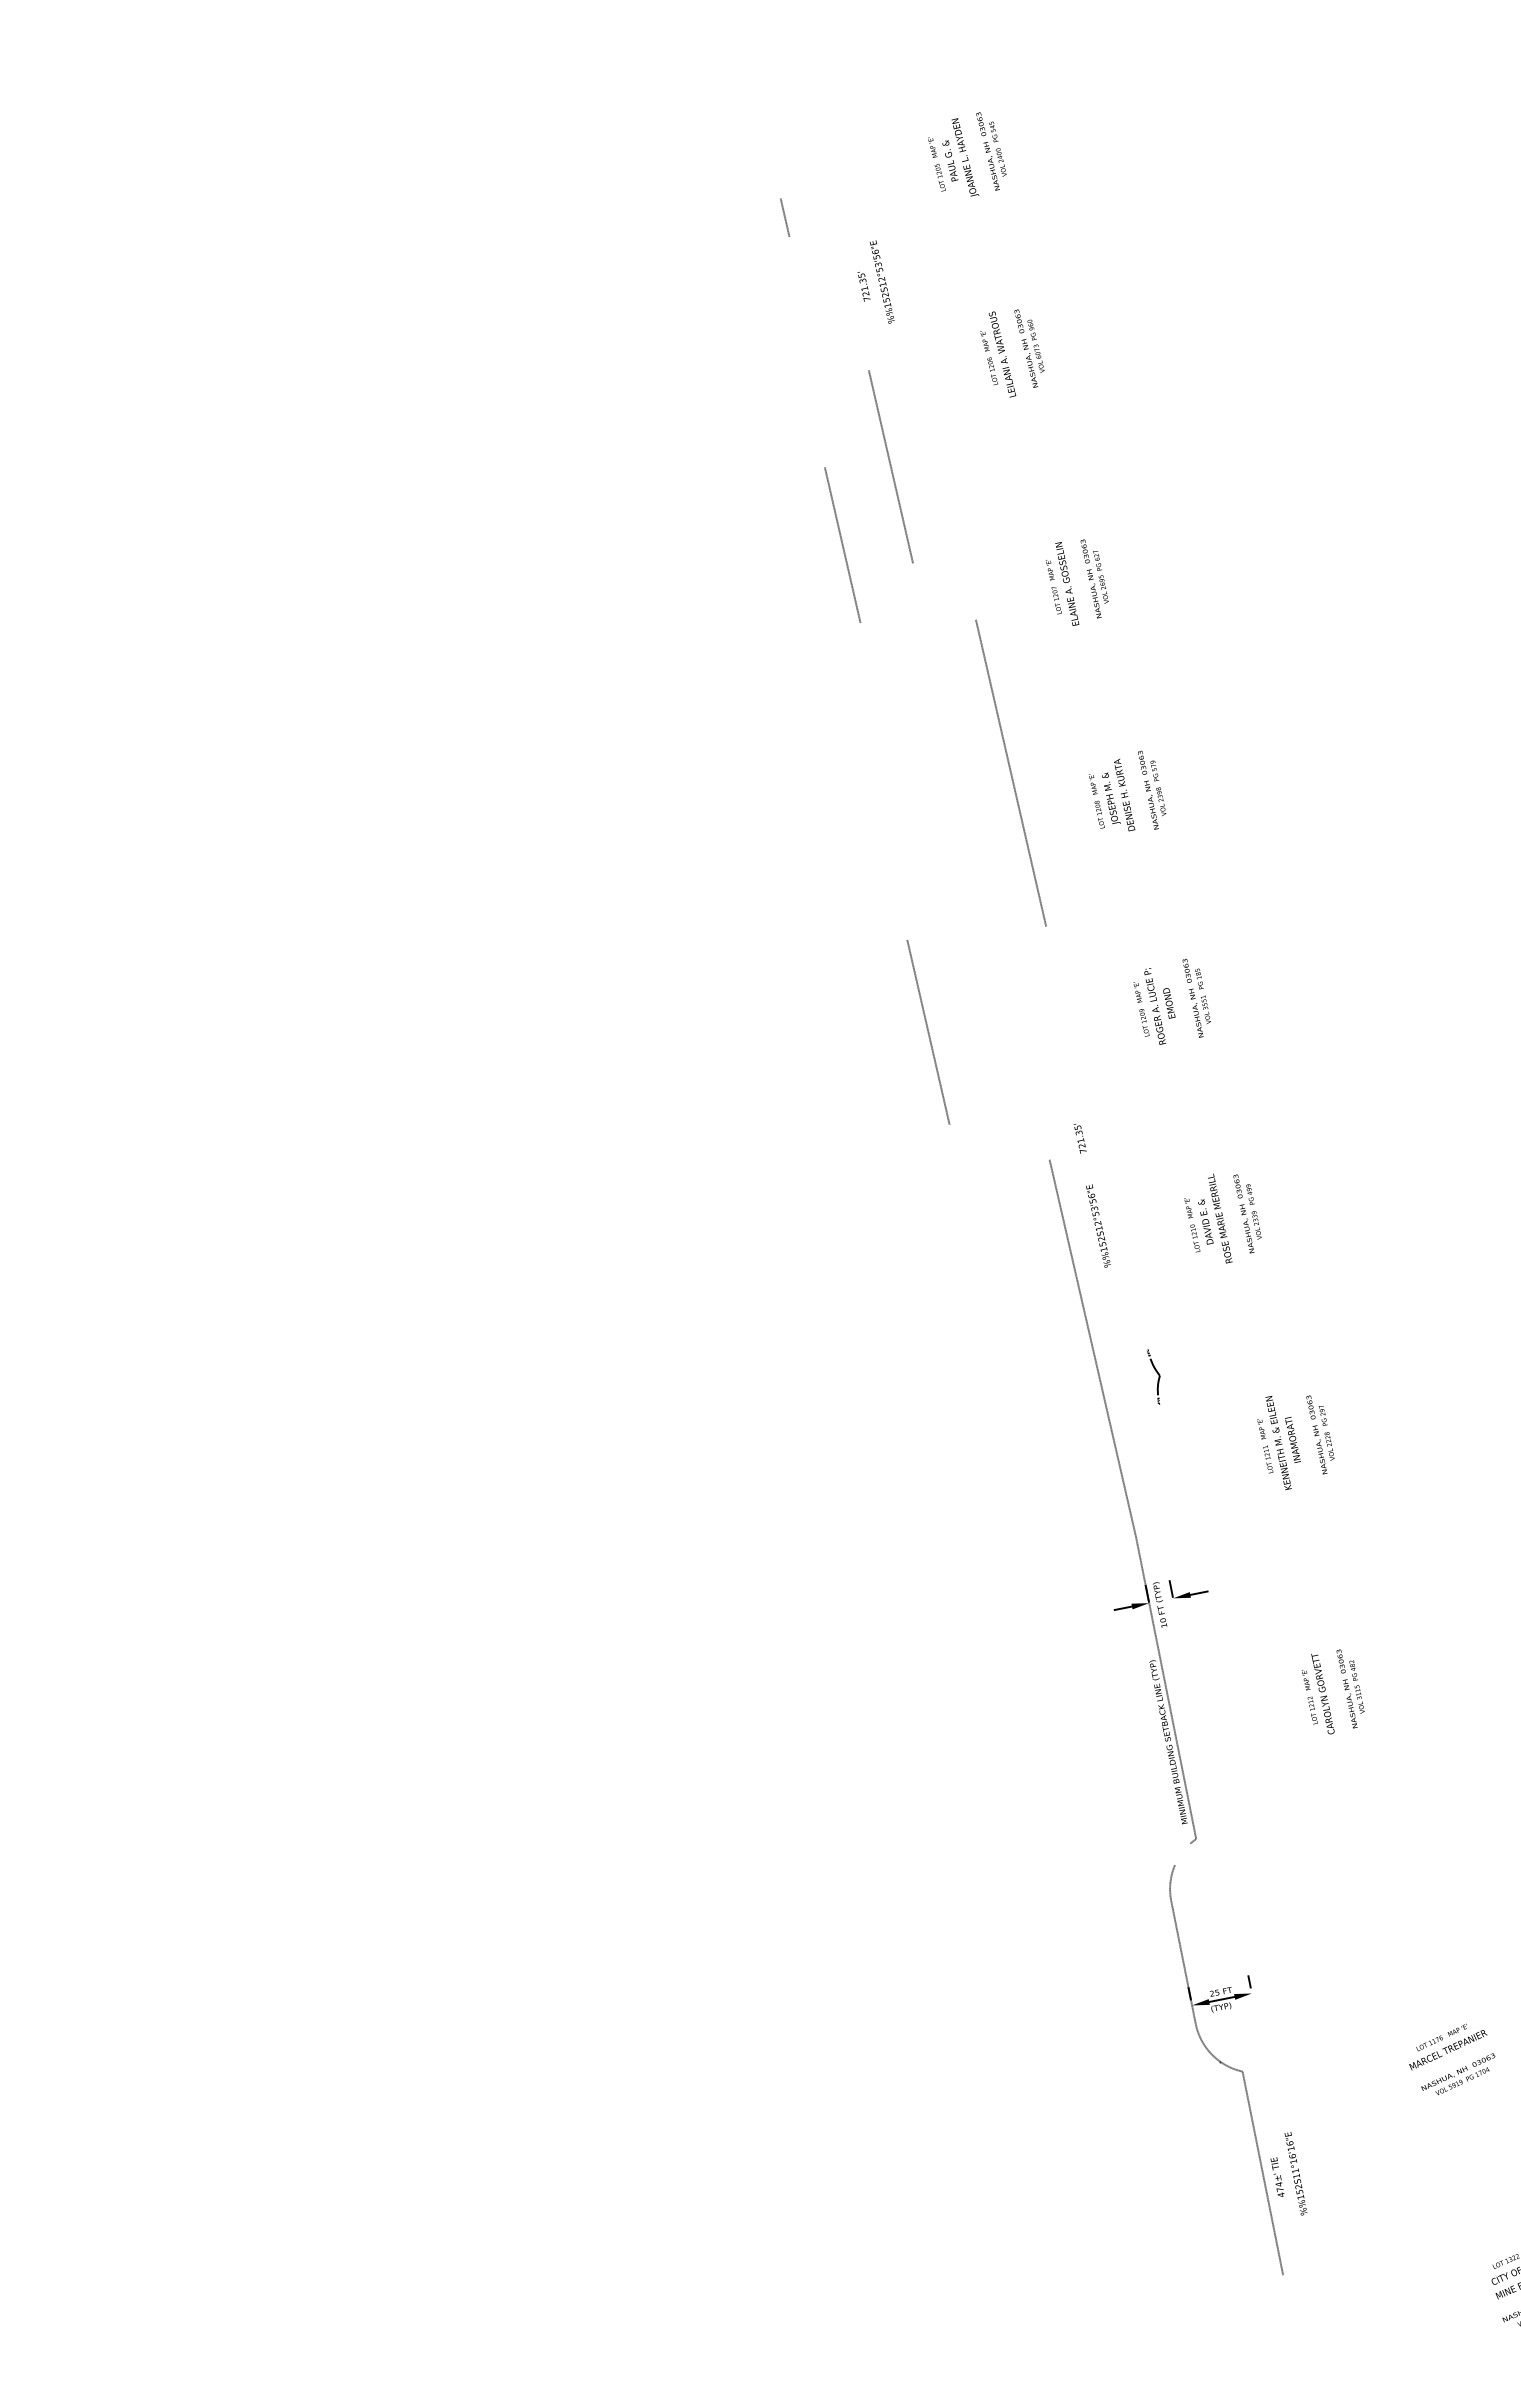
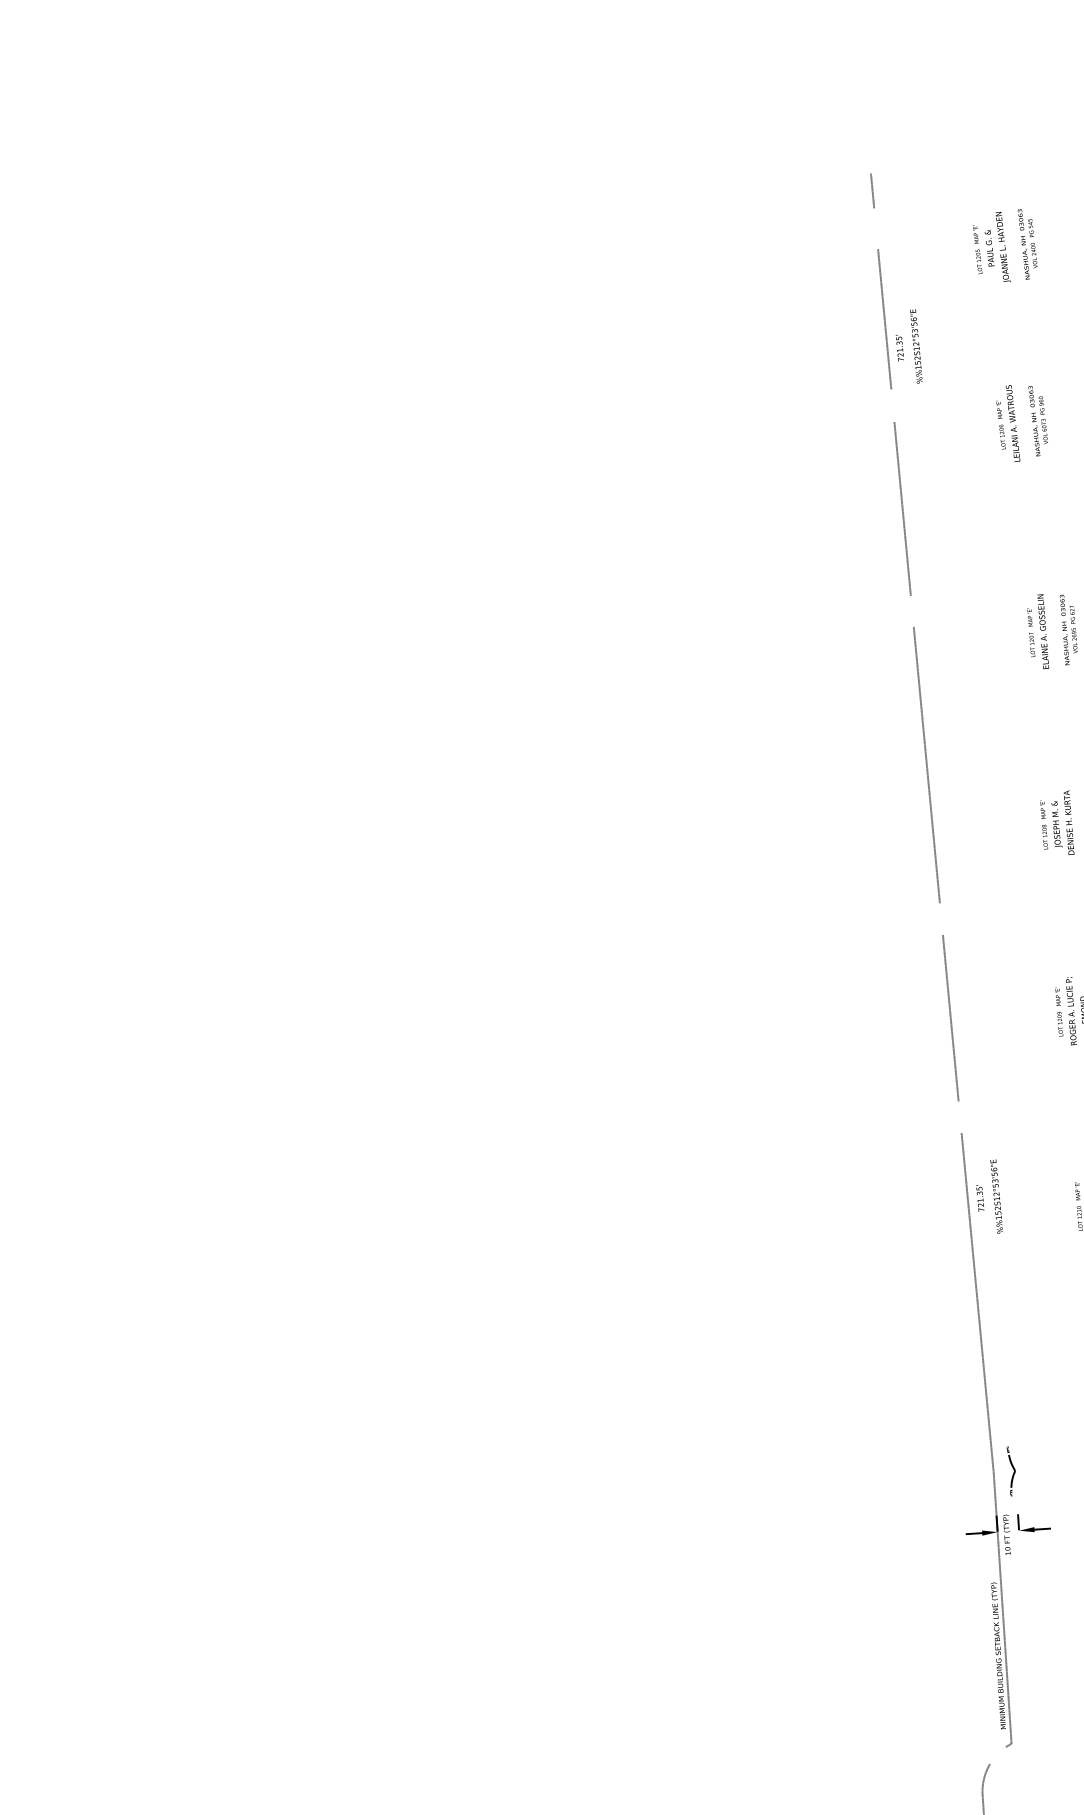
line: (785, 217) -> (872, 190), moved
line: (842, 544) -> (884, 318), moved
line: (1010, 772) -> (926, 764), moved
line: (928, 1032) -> (950, 1018), moved
text: (1079, 1138) -> (979, 1198), moved
part: (1153, 1376) -> (1009, 1470), moved

